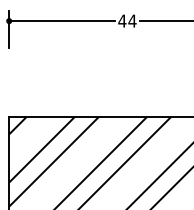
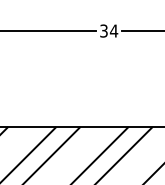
text: (122, 20) -> (104, 30), 44 -> 34

